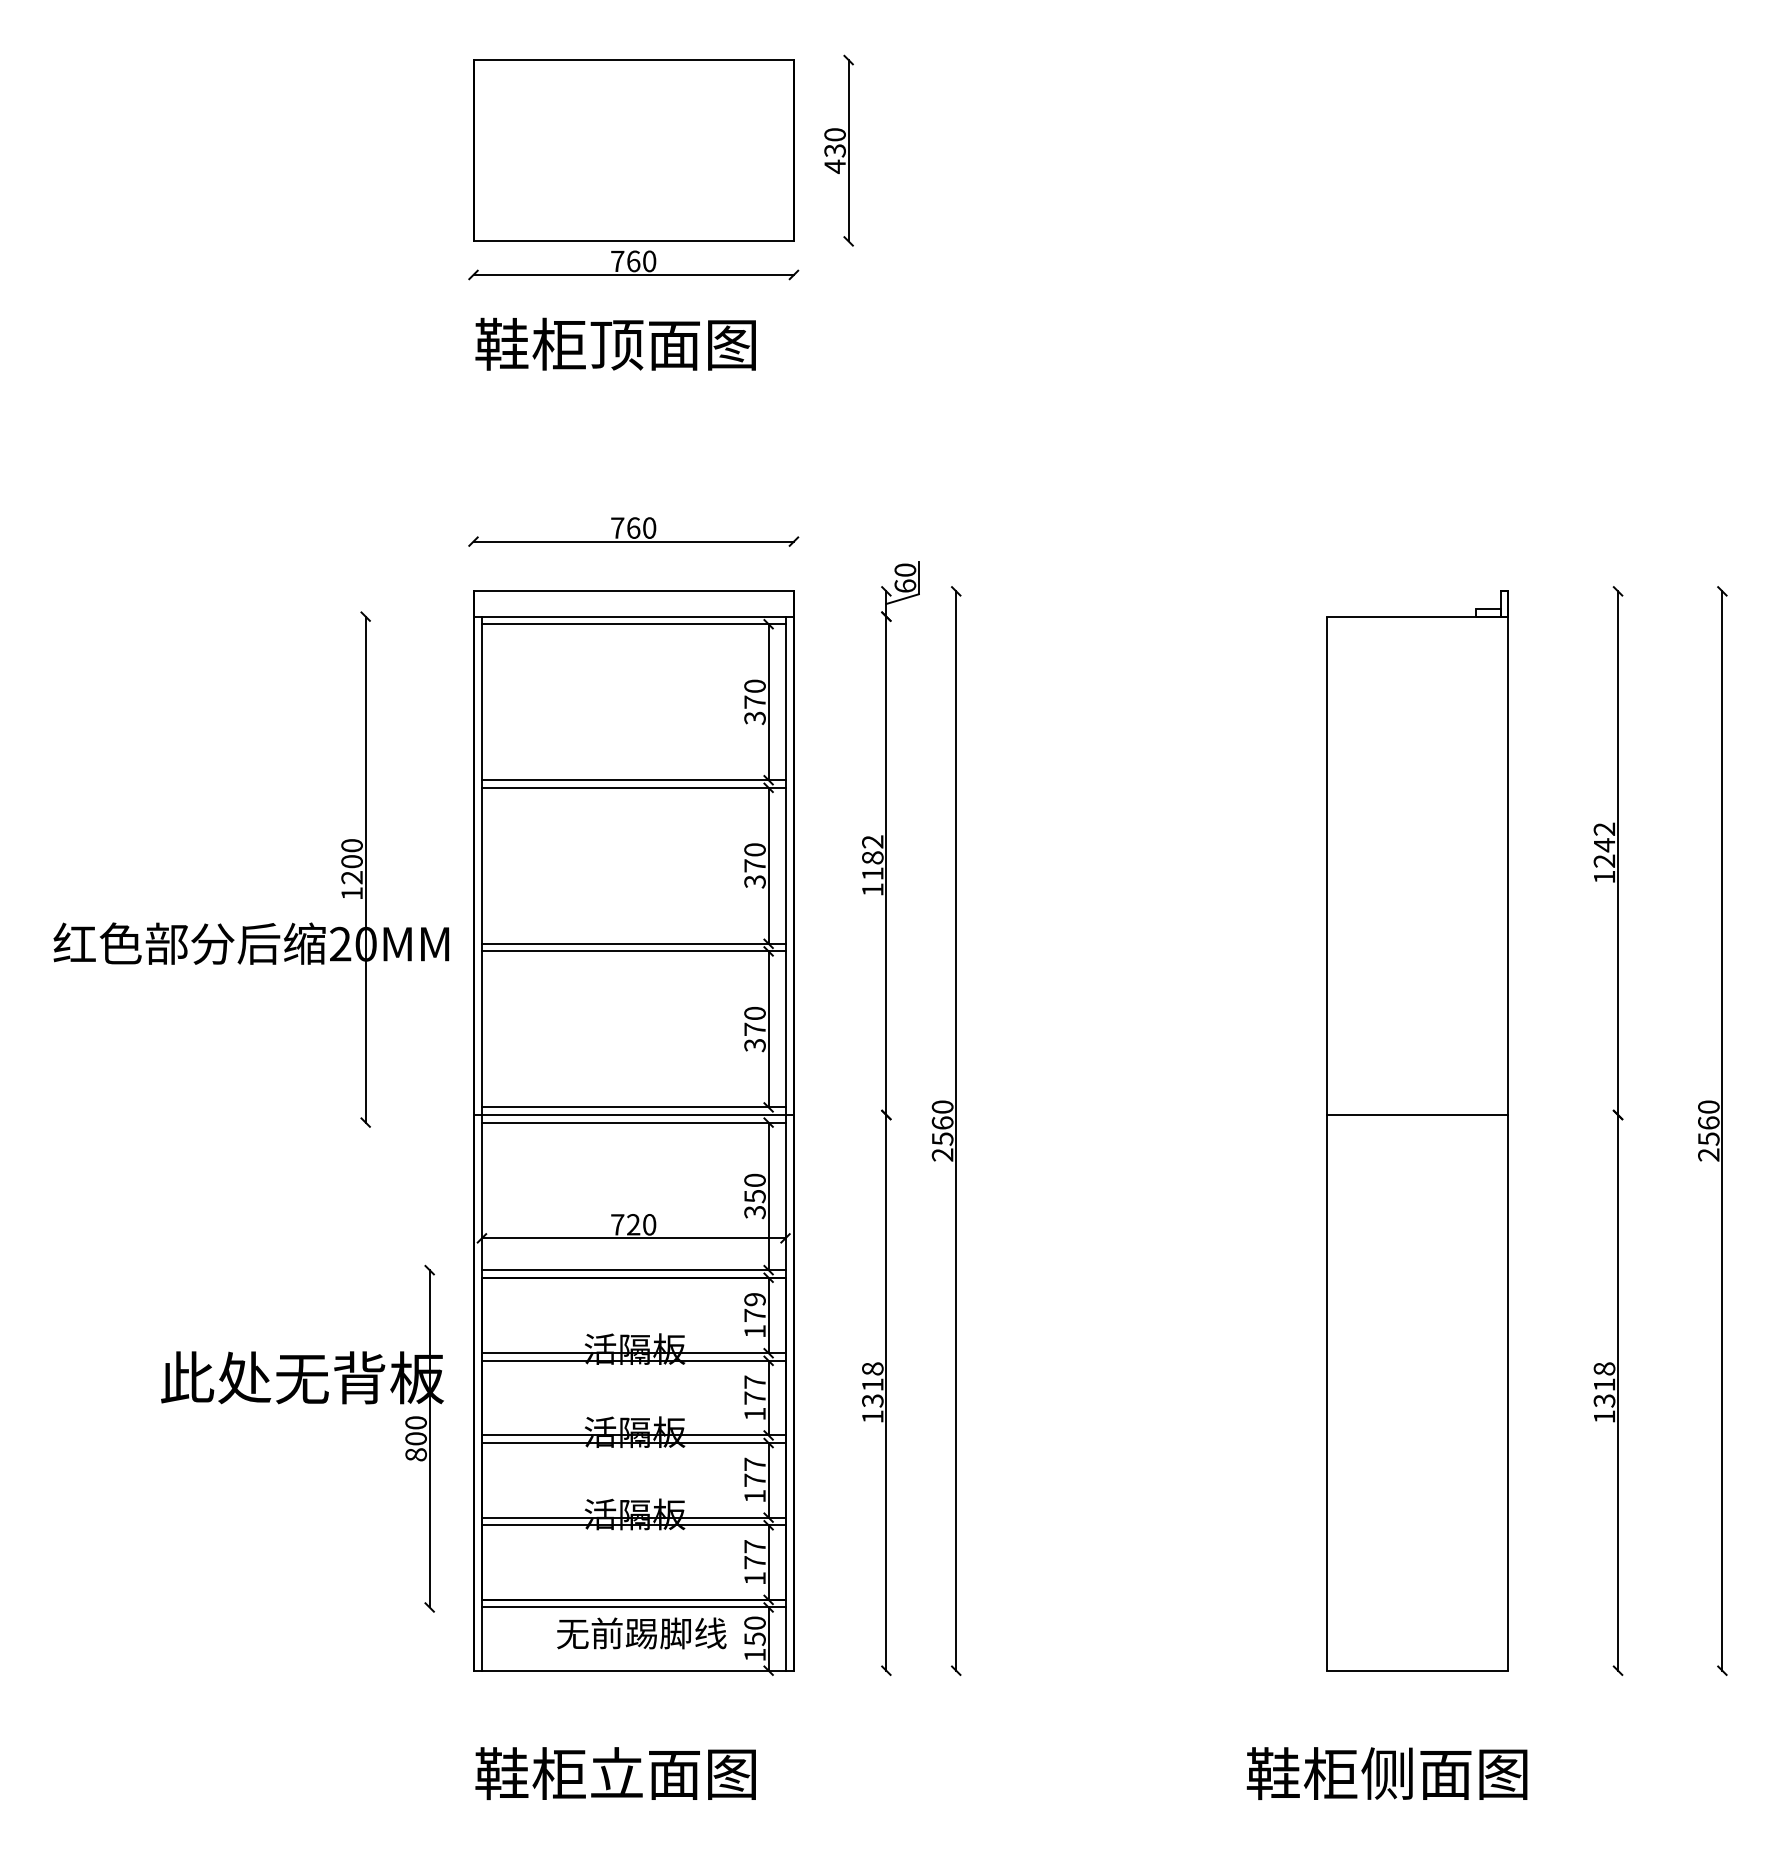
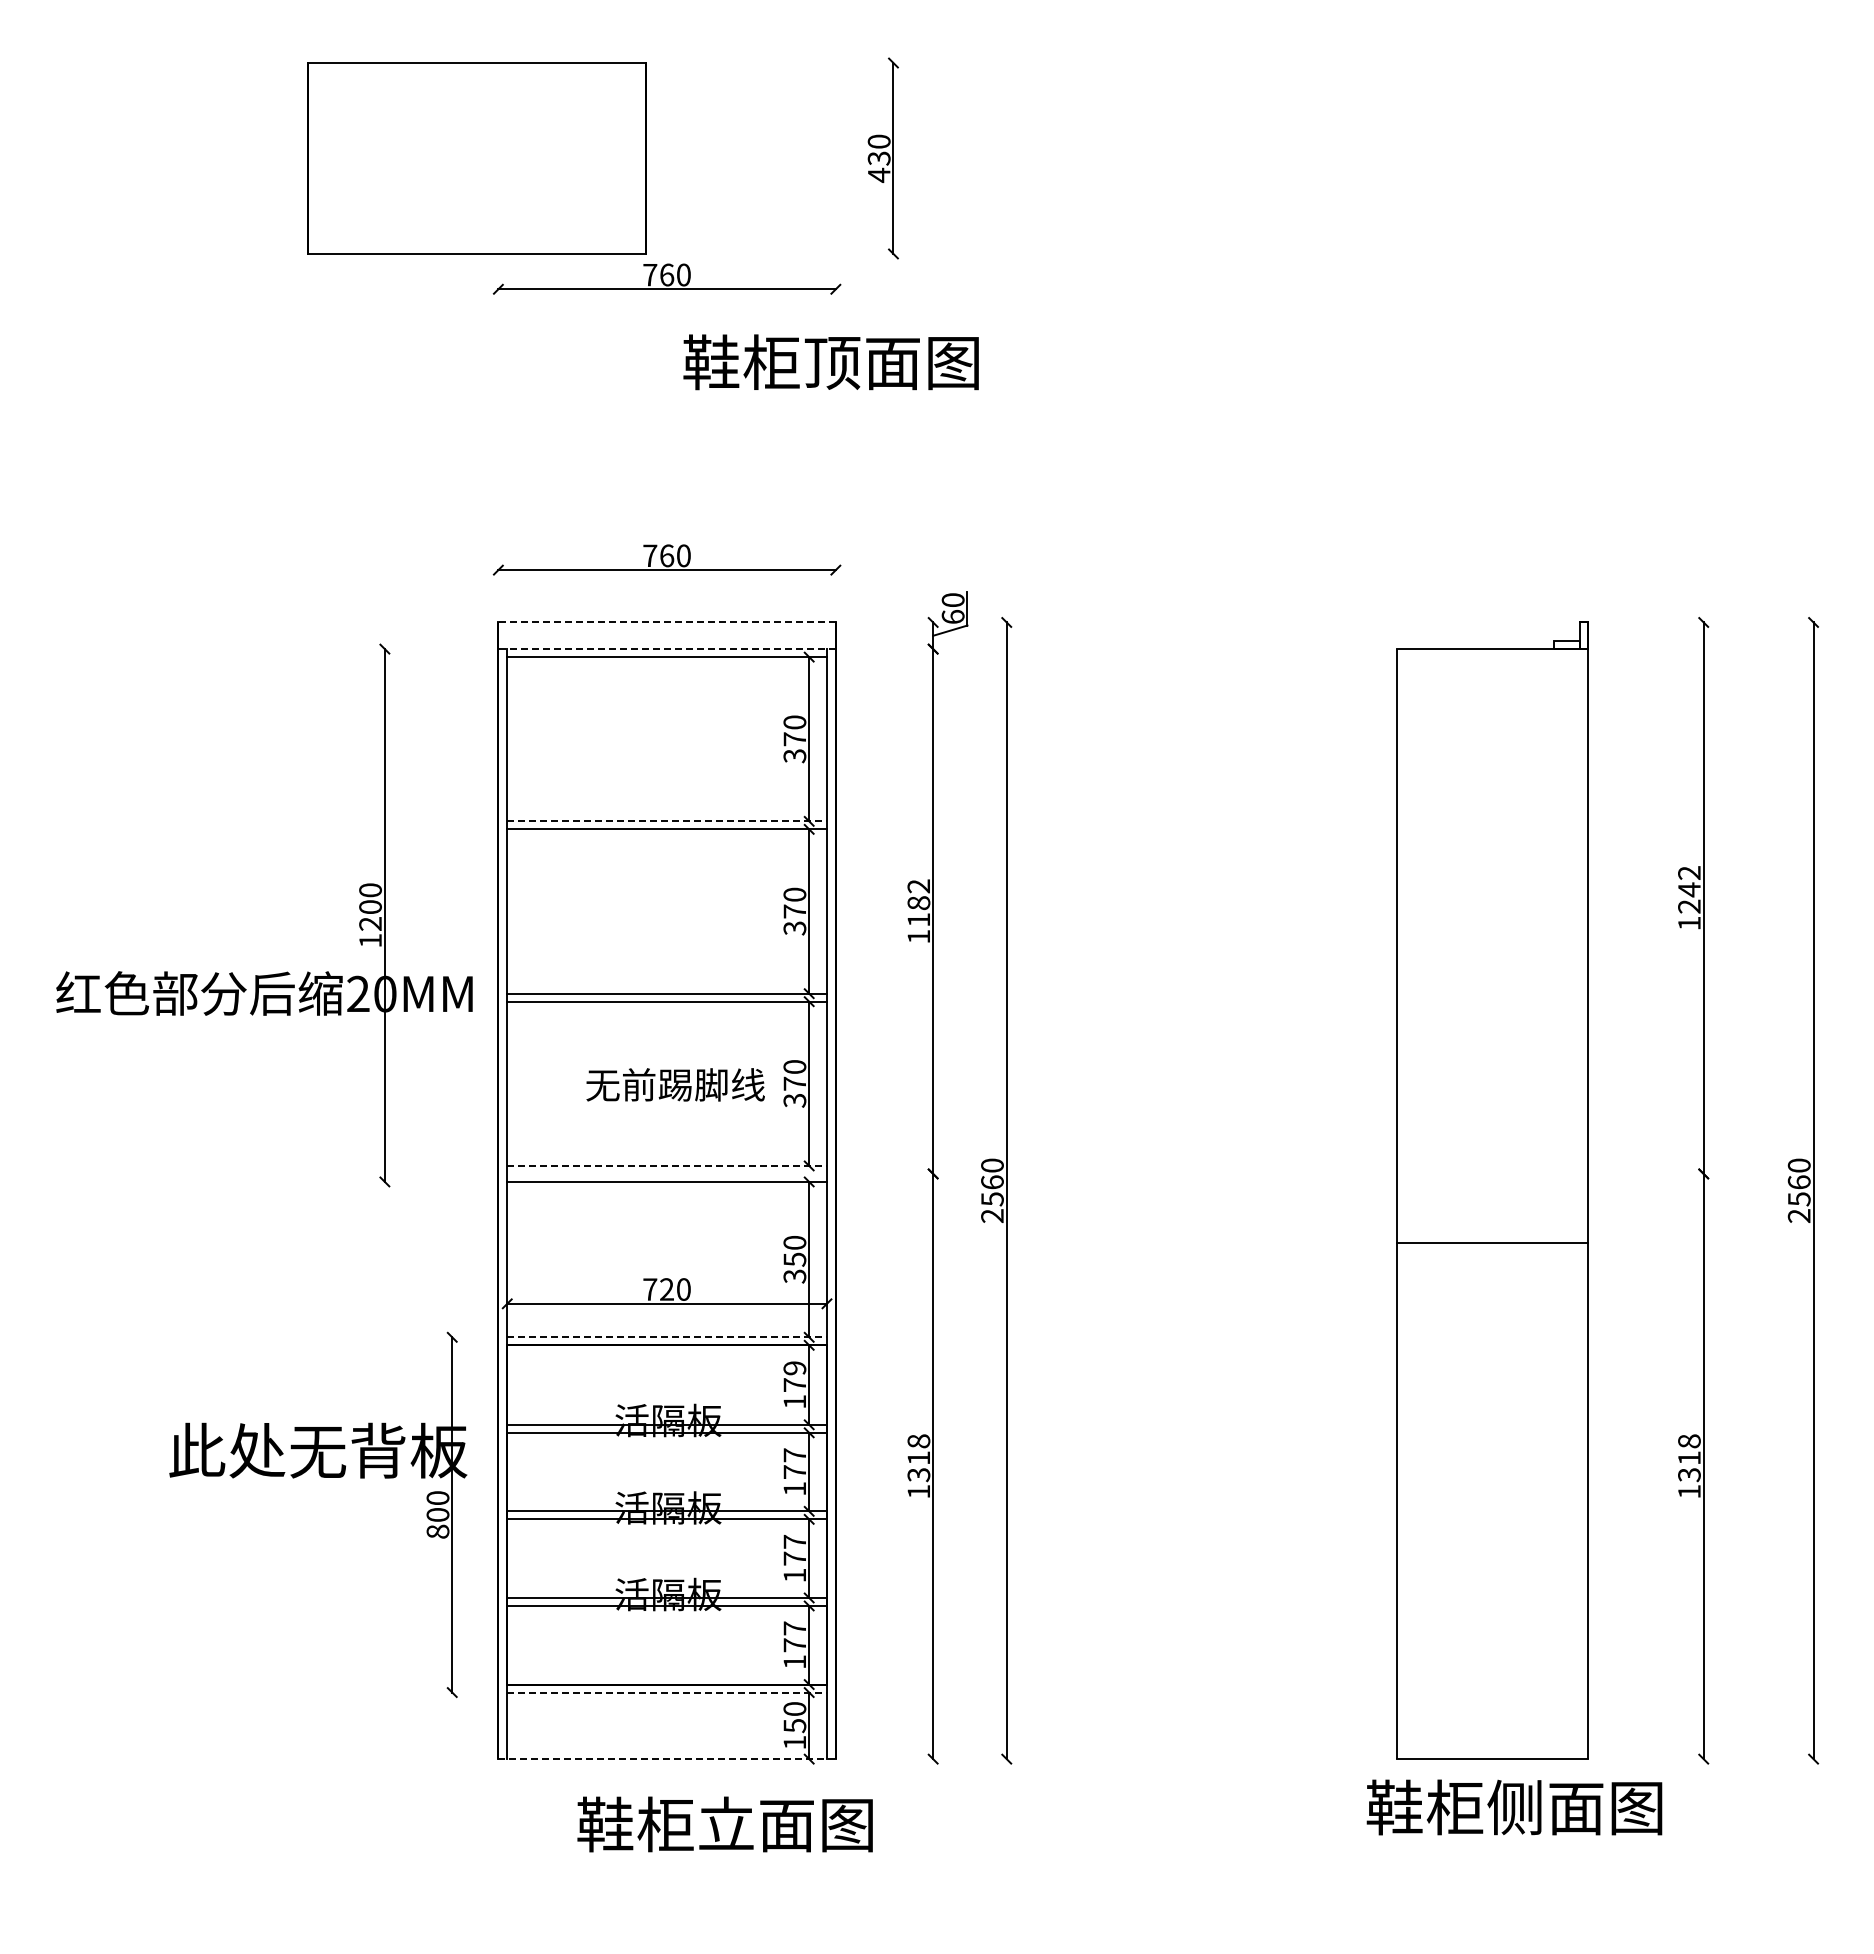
part: (633, 150) -> (476, 158), moved
text: (615, 344) -> (830, 362), moved
line: (634, 591) -> (667, 622), solid -> dashed
line: (634, 617) -> (667, 649), solid -> dashed
line: (634, 780) -> (667, 821), solid -> dashed
line: (634, 1106) -> (667, 1165), solid -> dashed
line: (633, 1114) -> (666, 1173), removed
line: (1417, 1114) -> (1492, 1242), moved
line: (634, 1270) -> (667, 1337), solid -> dashed
line: (634, 1607) -> (667, 1692), solid -> dashed
text: (641, 1633) -> (675, 1084), moved
line: (634, 1671) -> (667, 1759), solid -> dashed
text: (615, 1773) -> (724, 1824), moved
text: (1387, 1773) -> (1514, 1807), moved

